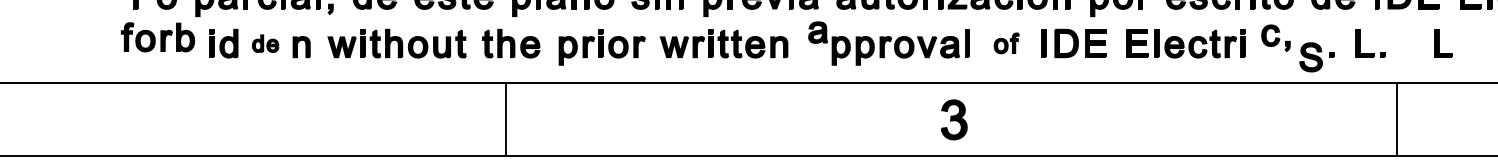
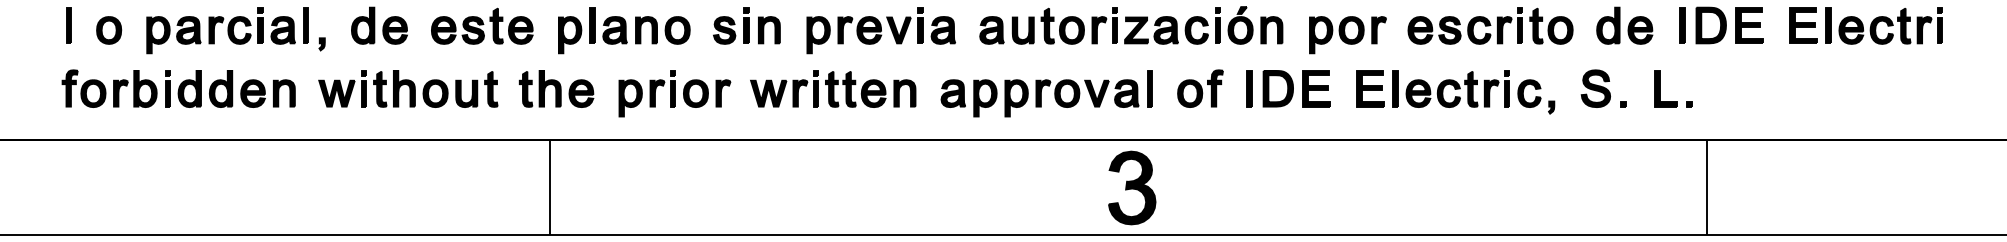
part: (817, 32) -> (952, 93), moved
part: (157, 37) -> (109, 88), moved
part: (1276, 37) -> (1536, 96), moved
part: (265, 43) -> (237, 88), size x1.67
part: (1006, 43) -> (1200, 88), size x1.43
part: (1443, 43) -> (1767, 88), removed
part: (1310, 57) -> (1595, 88), moved
part: (954, 119) -> (1132, 187), size x1.43

